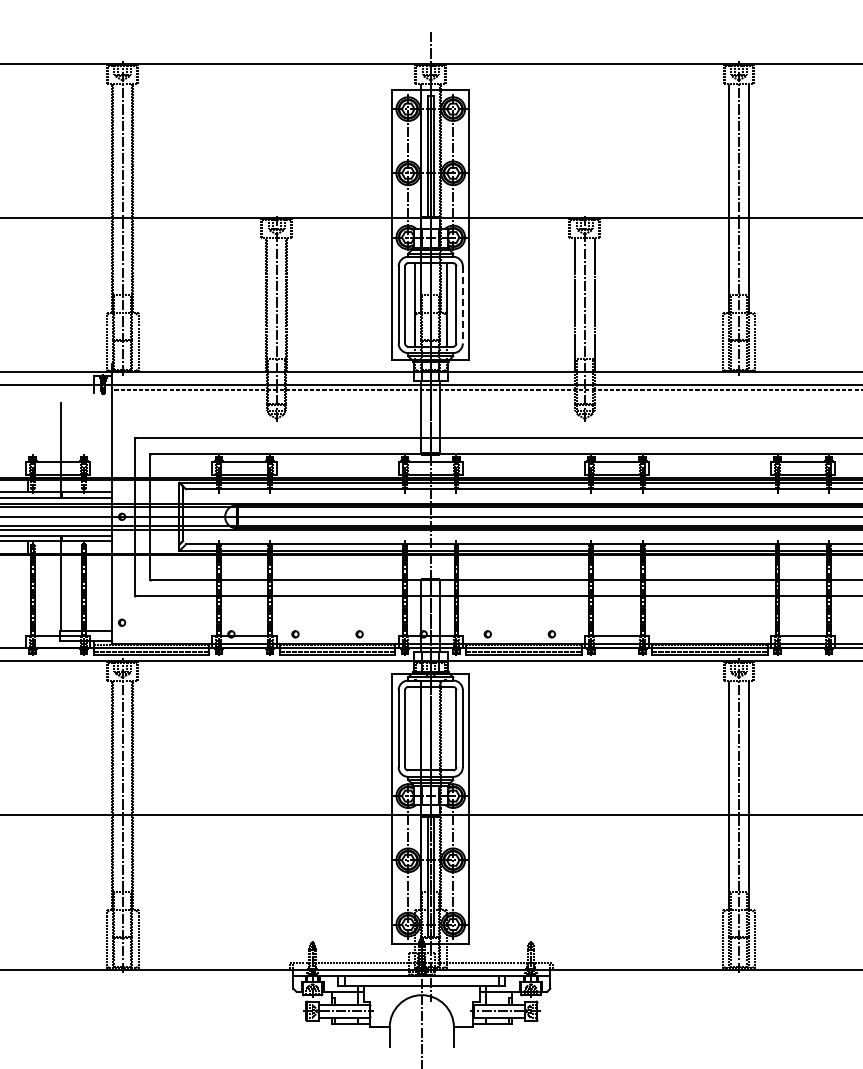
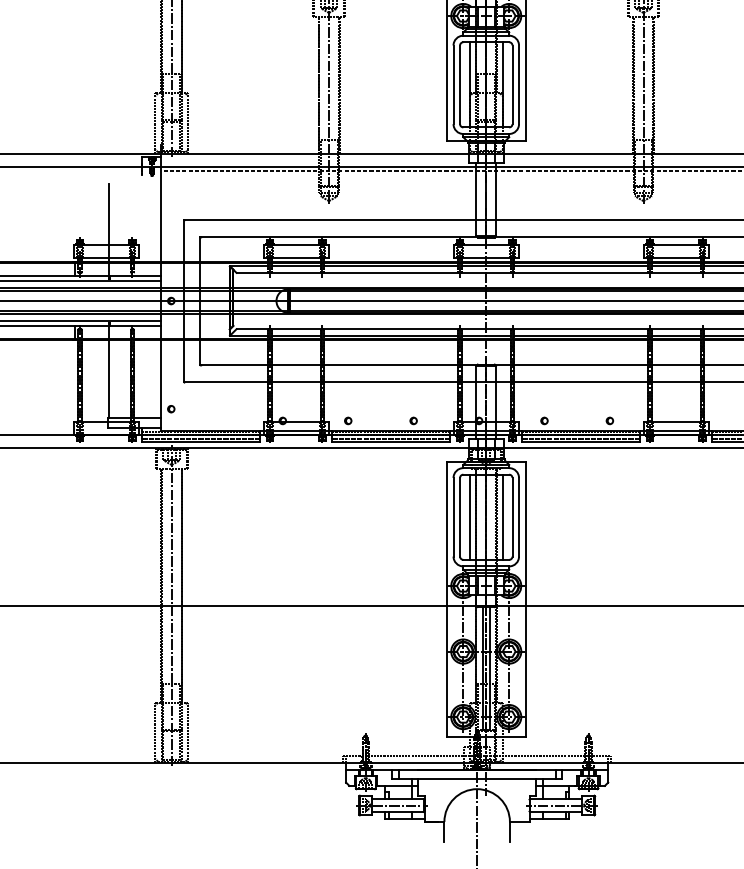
line: (462, 304) -> (518, 84), dashed -> solid
line: (414, 728) -> (469, 517), added
line: (446, 728) -> (502, 517), added

